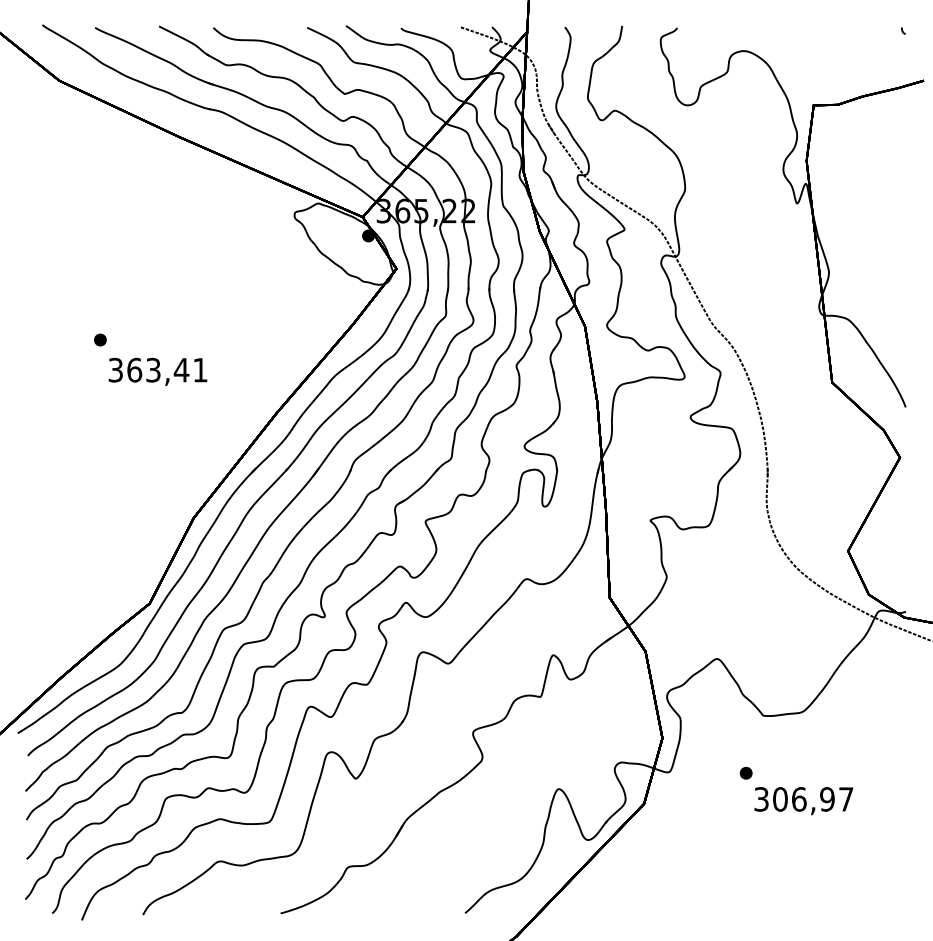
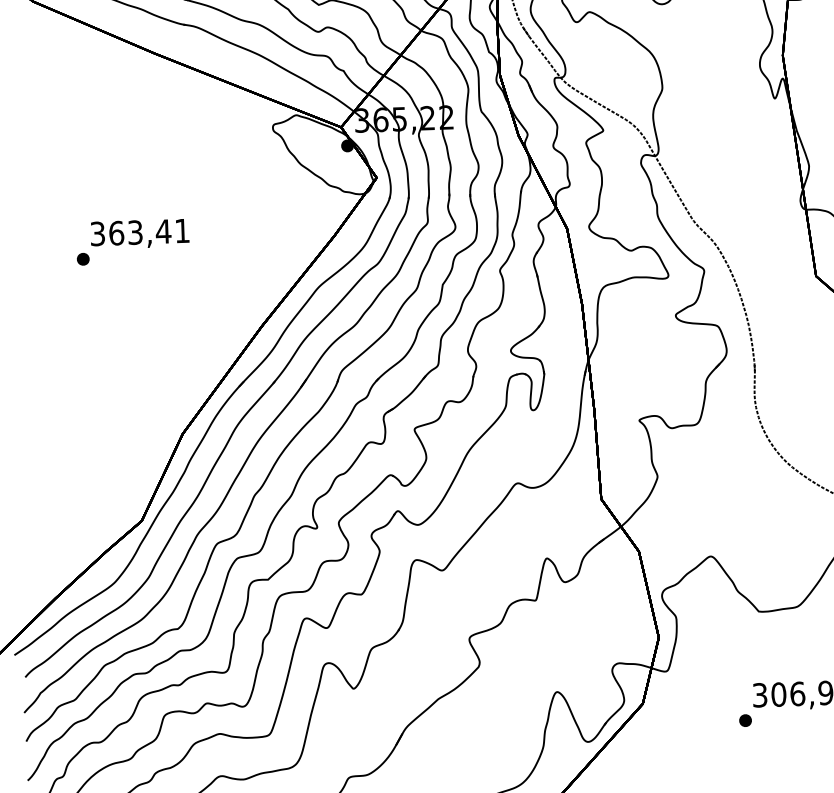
text: (157, 371) -> (139, 233), moved
part: (745, 772) -> (744, 719), moved

